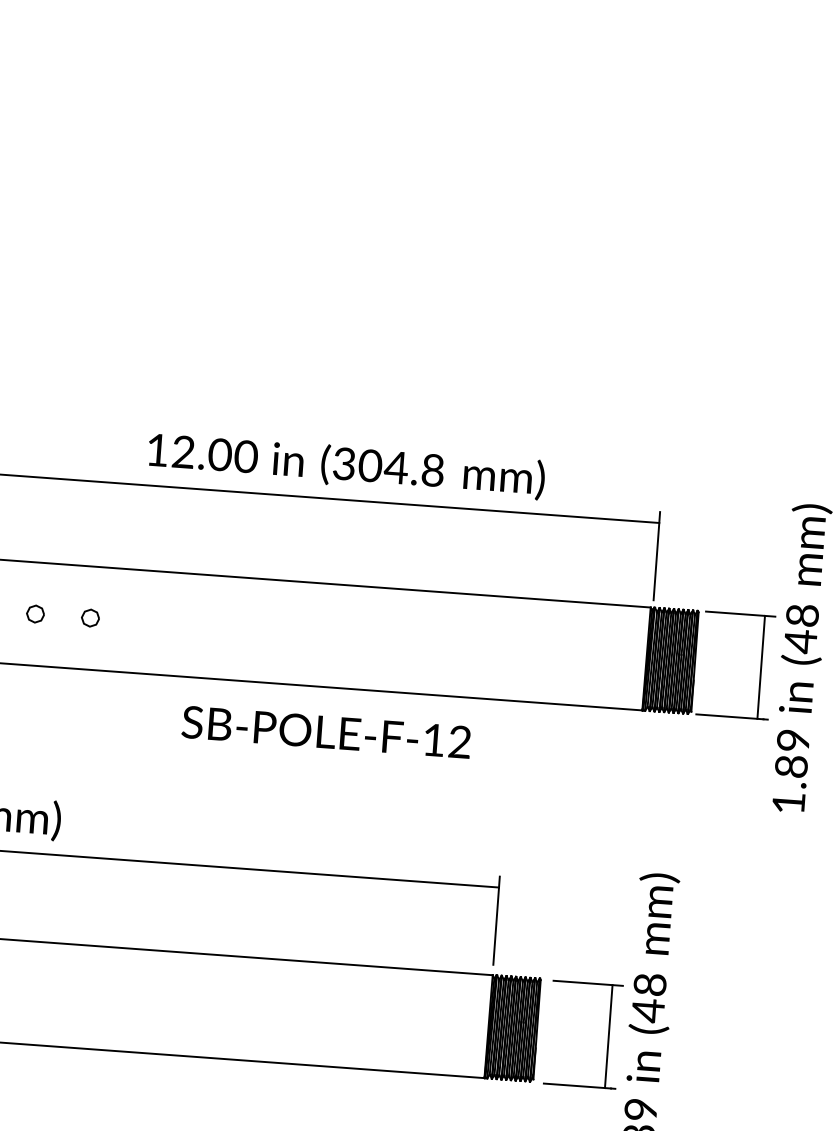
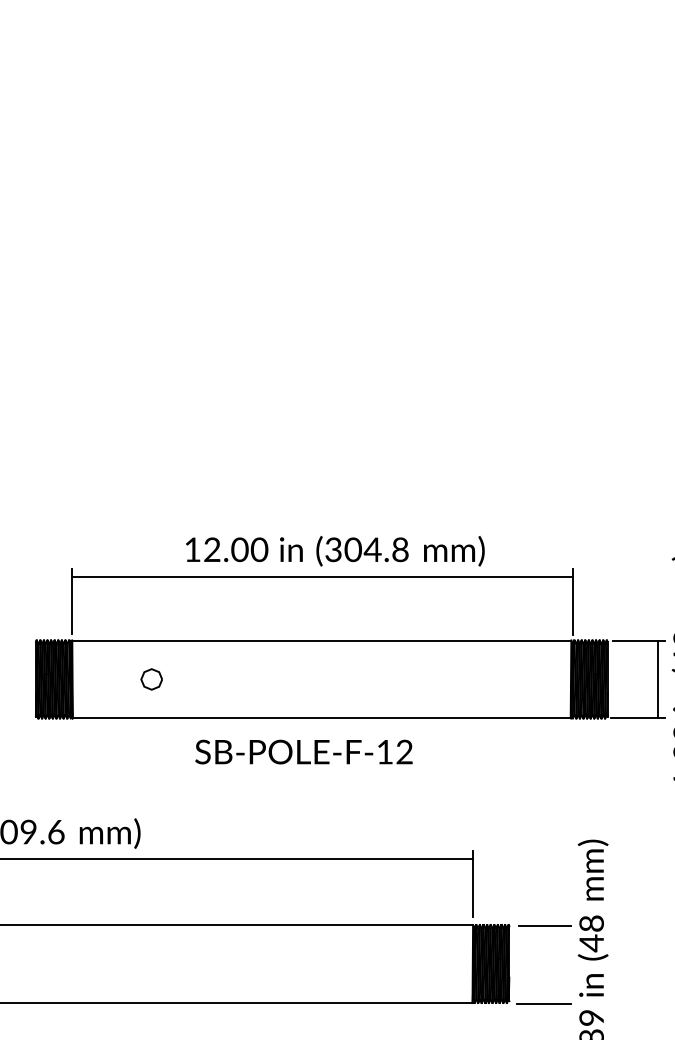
part: (34, 614) -> (109, 679), removed
part: (90, 618) -> (151, 679), size x1.6
text: (325, 731) -> (303, 751), moved
line: (608, 1036) -> (563, 964), removed

